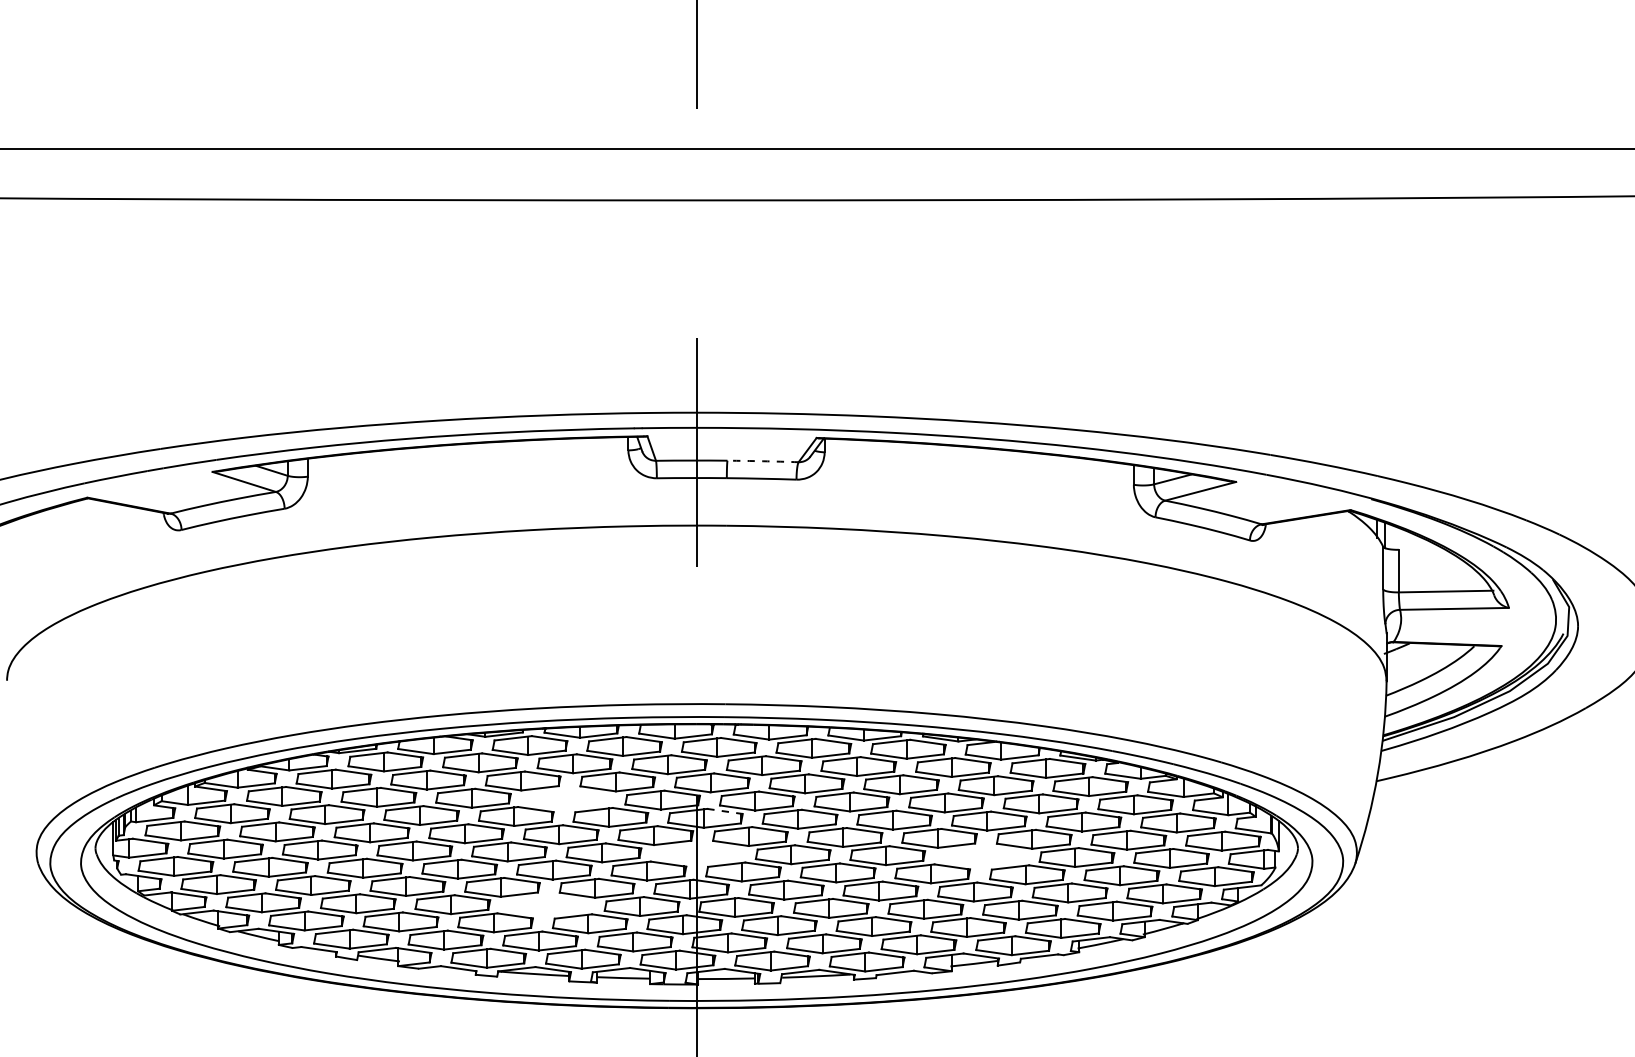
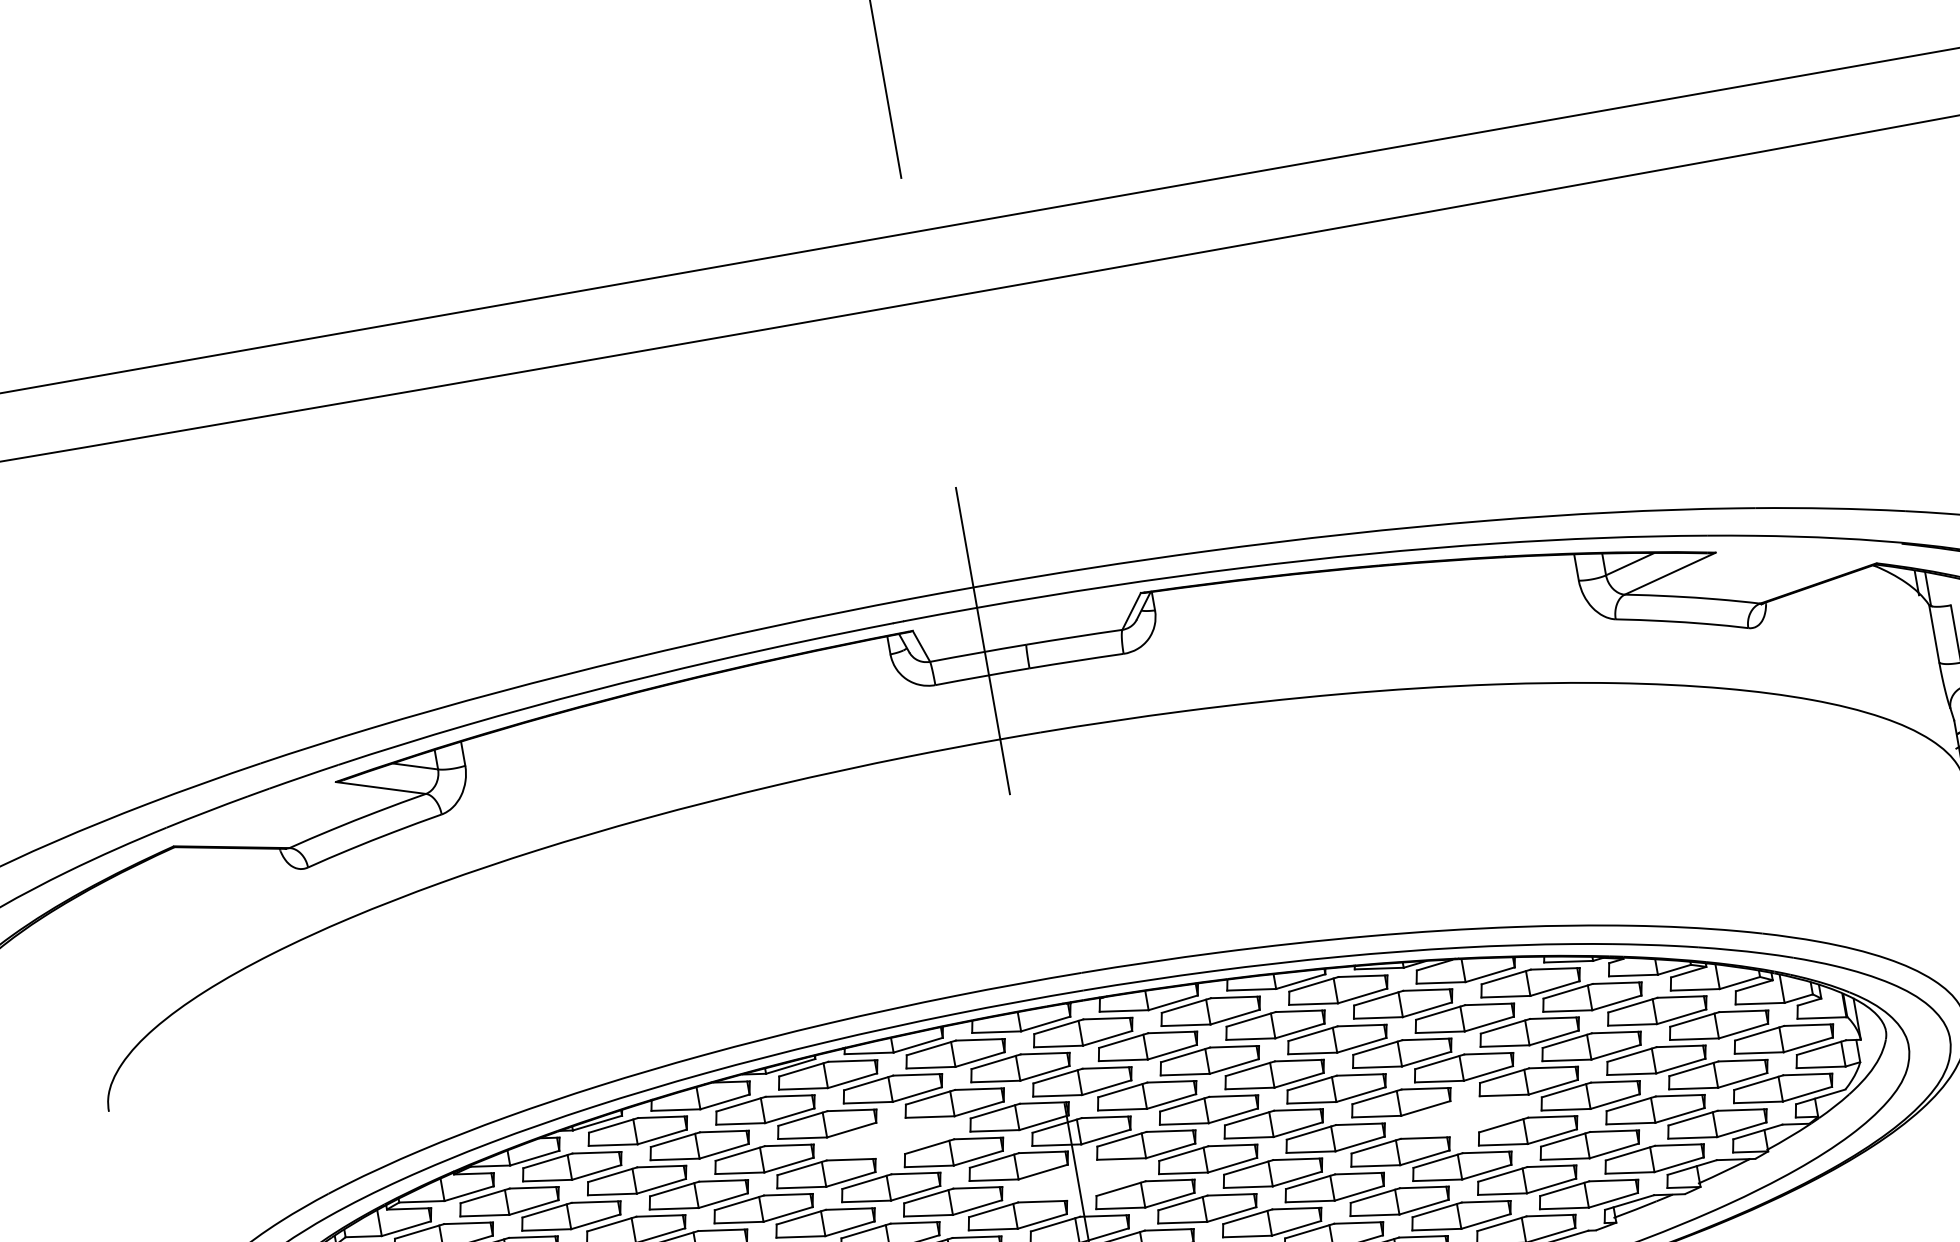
arc: (763, 461) -> (1074, 637), dashed -> solid
line: (725, 811) -> (1106, 1117), dashed -> solid

